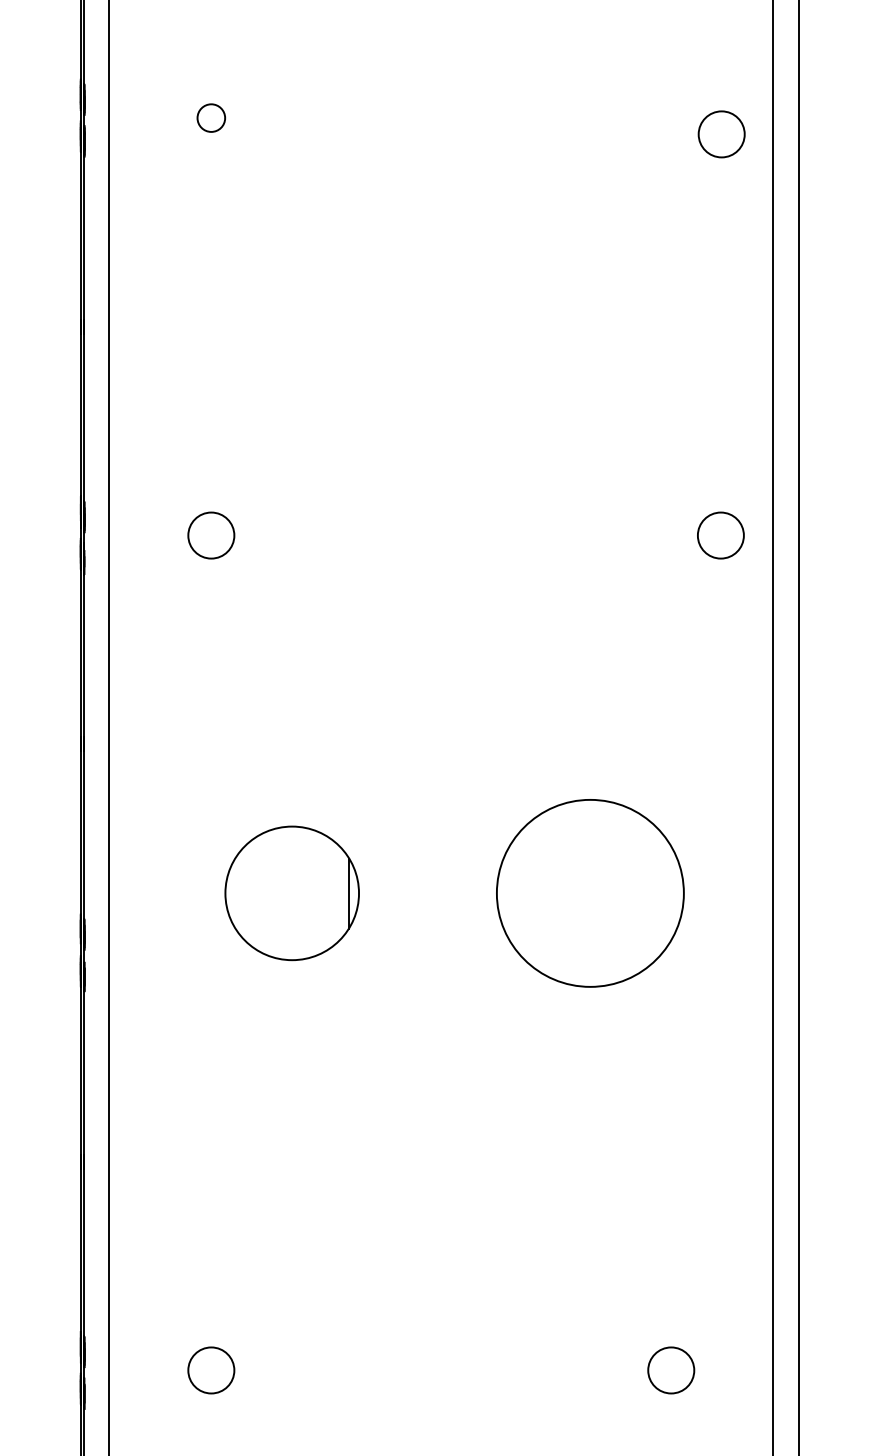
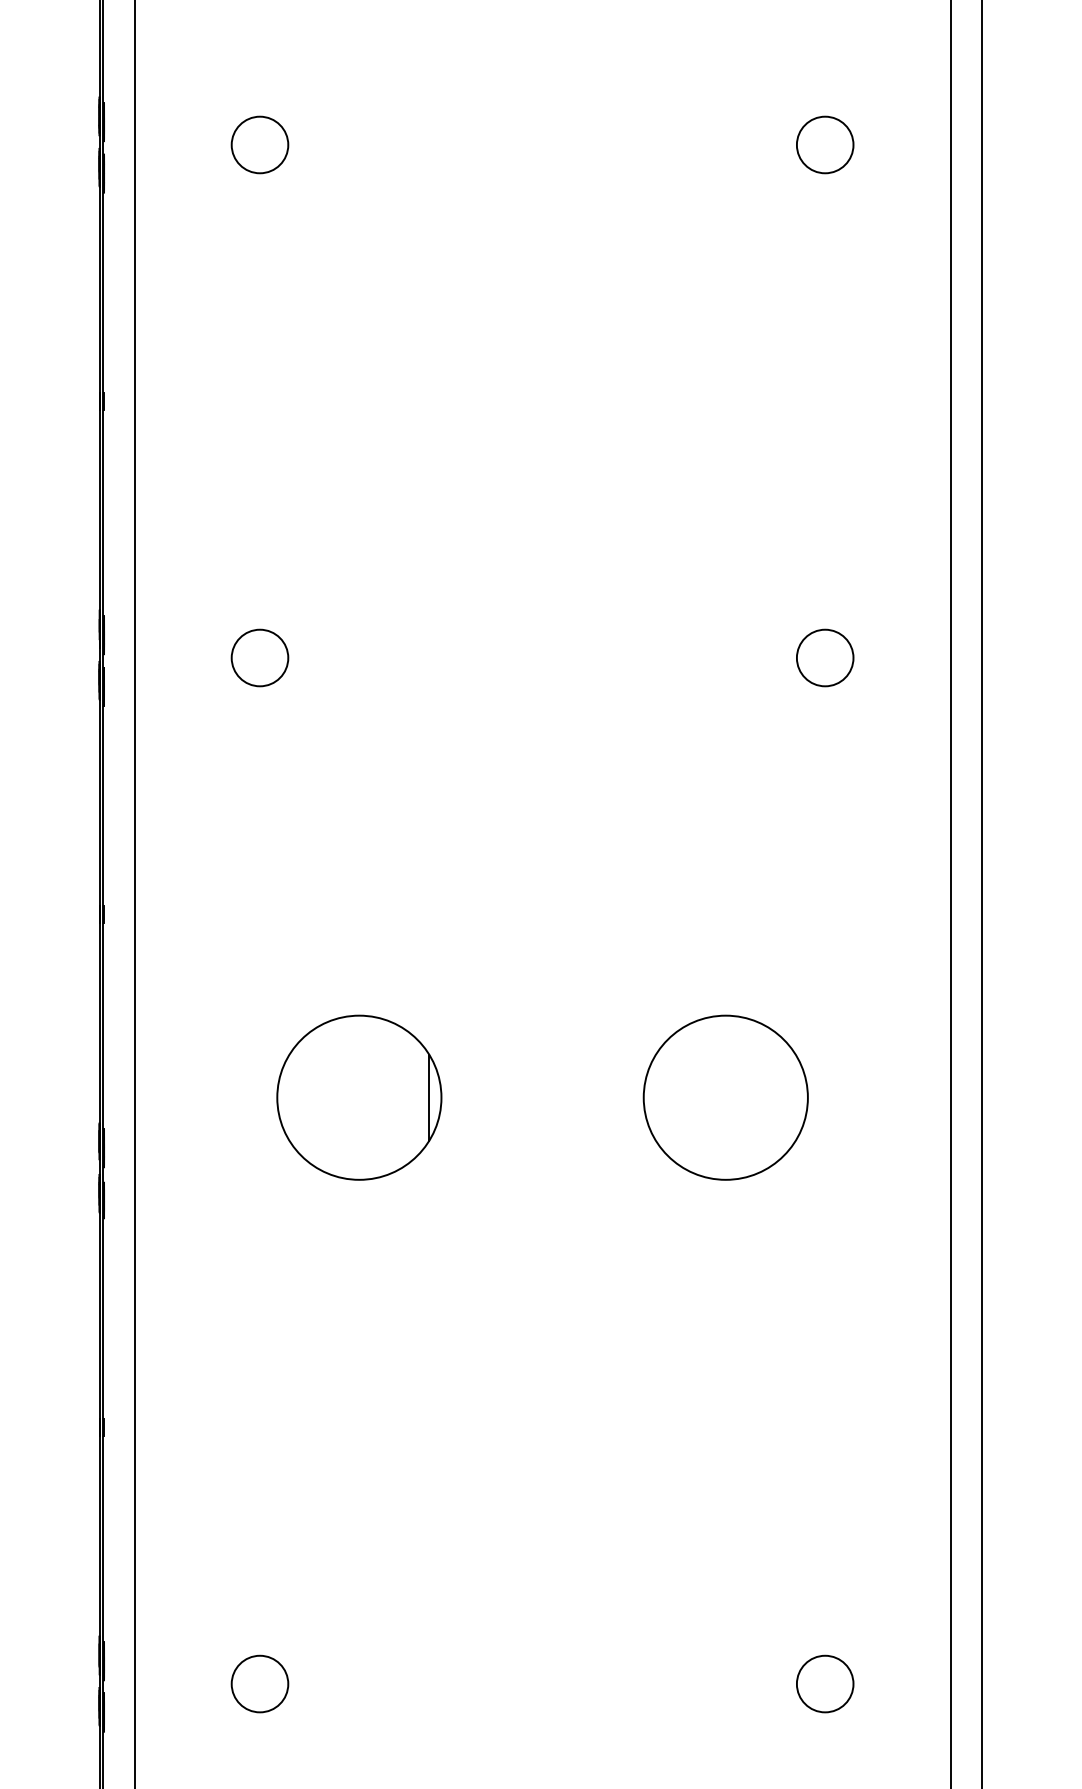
circle: (210, 117) -> (259, 144), size x1.67
circle: (721, 133) -> (825, 144), moved
circle: (721, 535) -> (825, 657), moved
circle: (590, 893) -> (725, 1097), size x0.71

